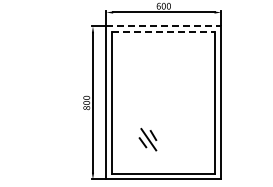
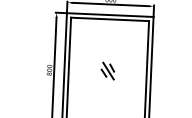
line: (164, 26) -> (110, 15), dashed -> solid
line: (163, 32) -> (109, 19), dashed -> solid
part: (147, 139) -> (107, 70), moved

